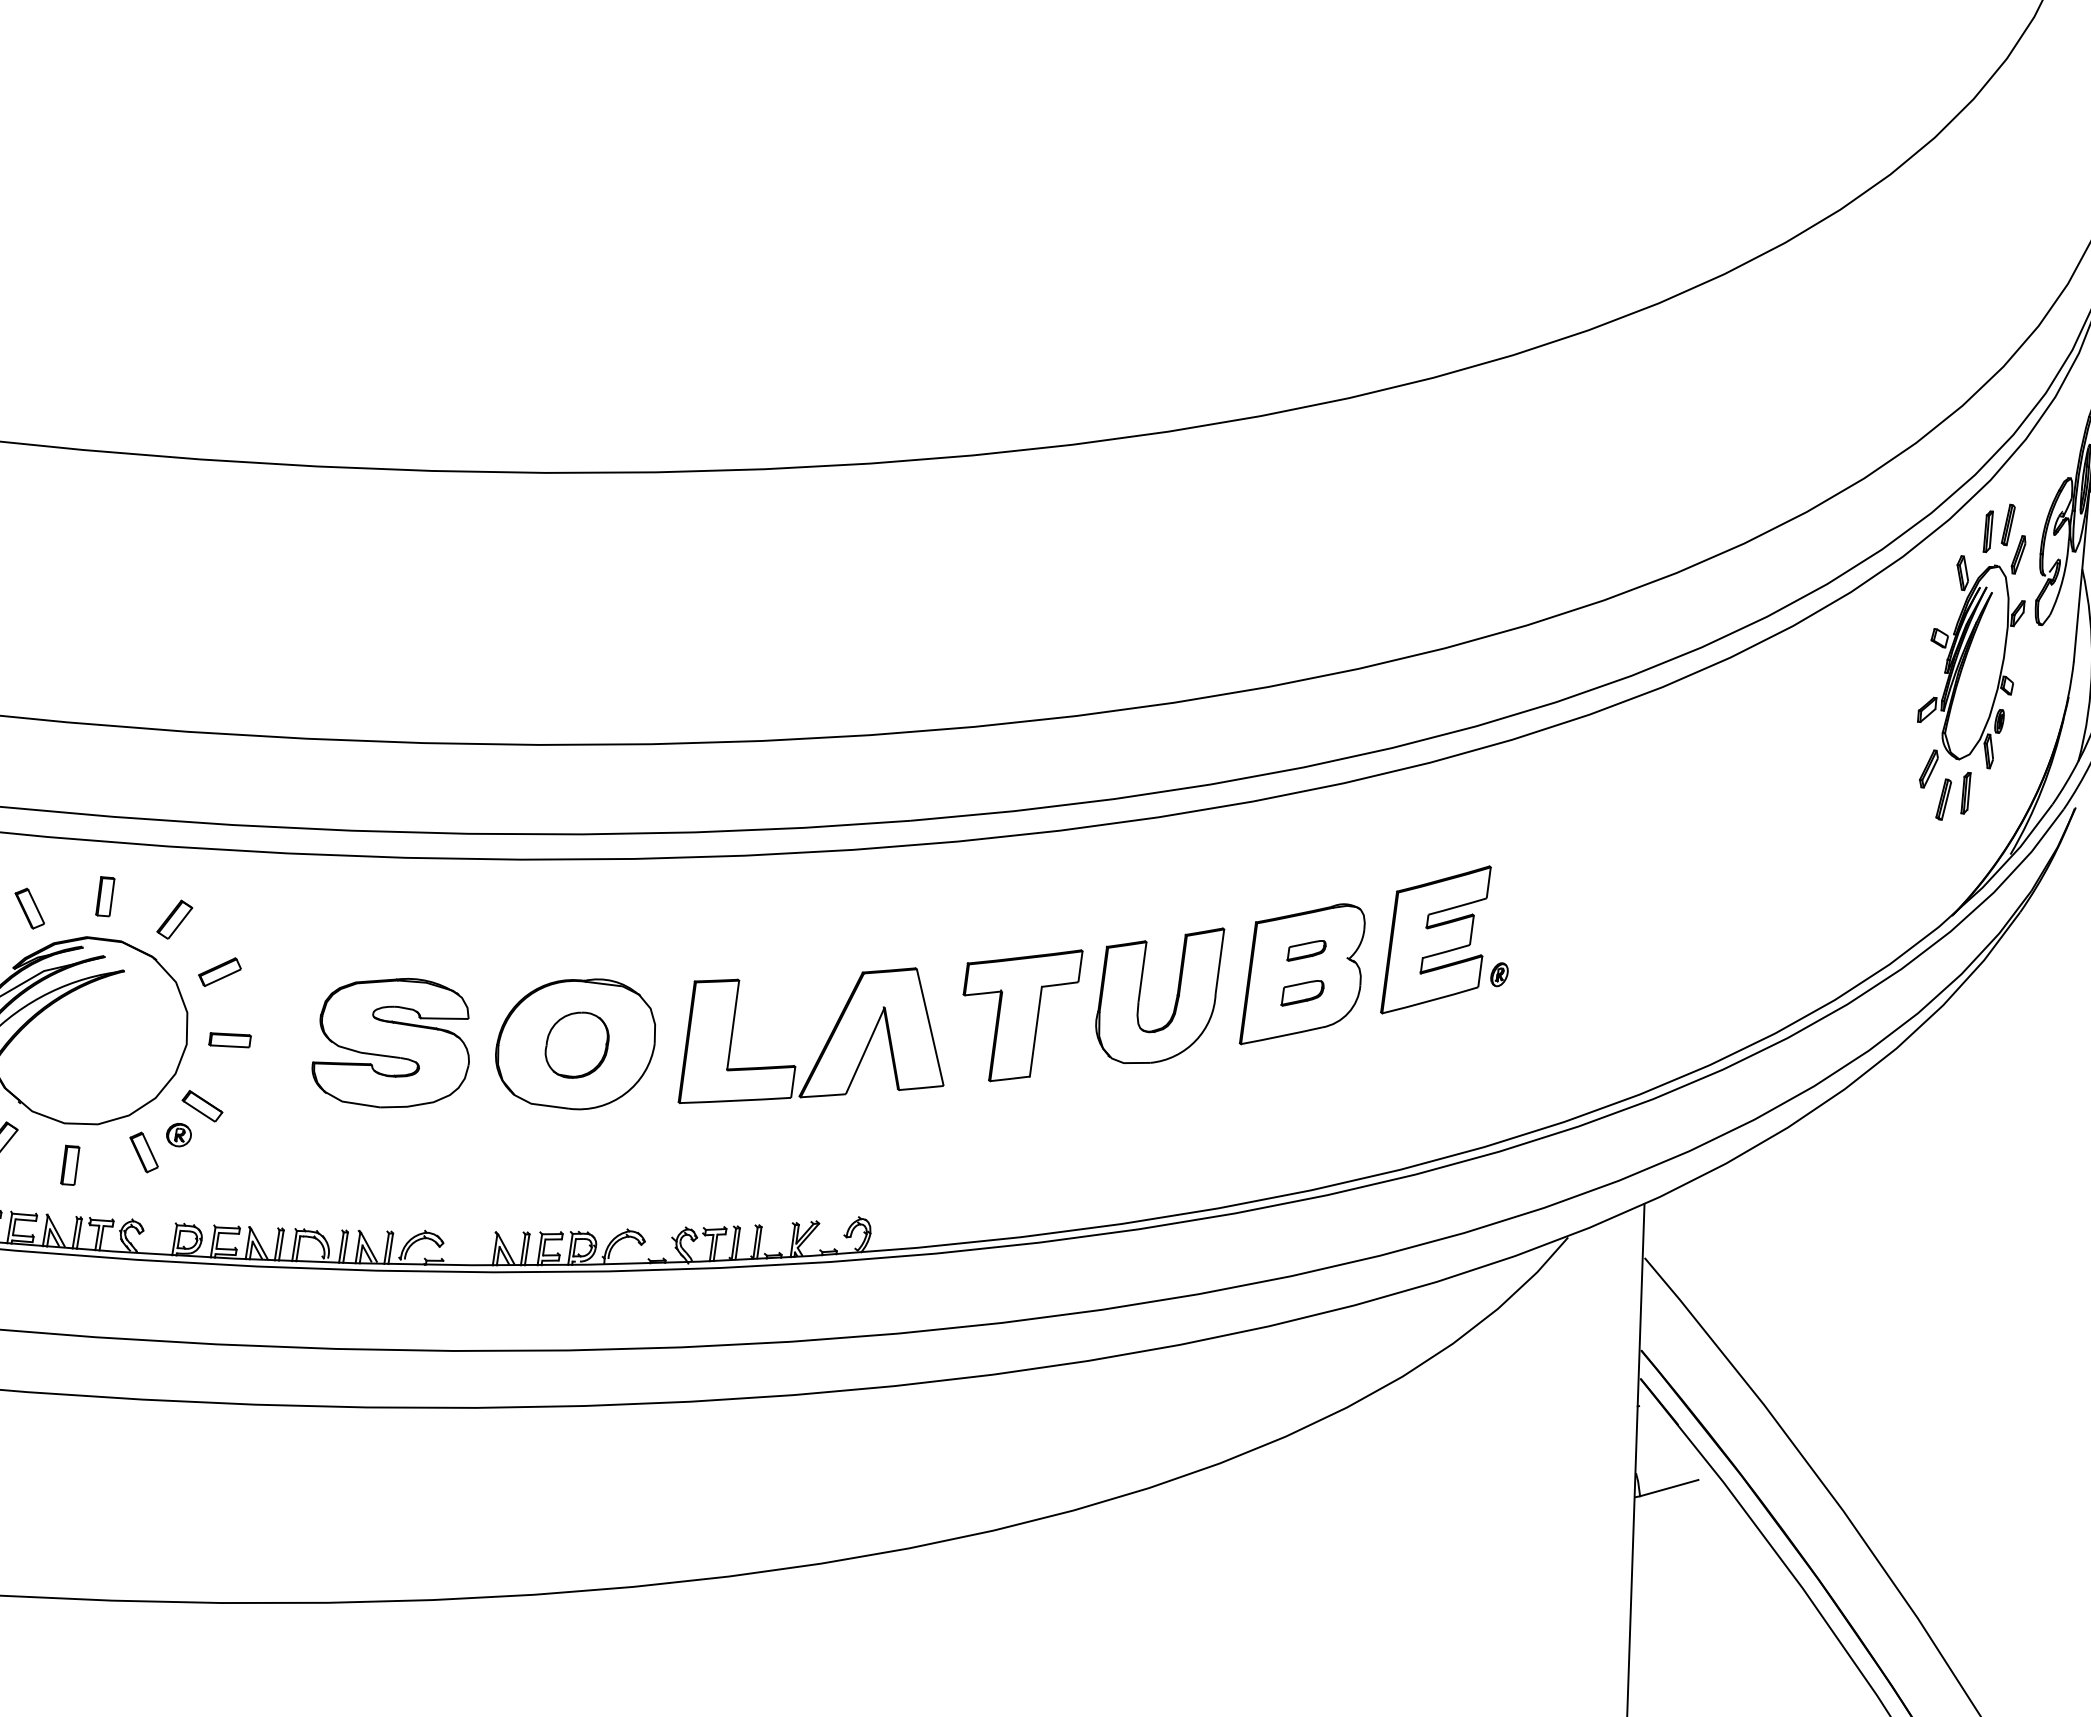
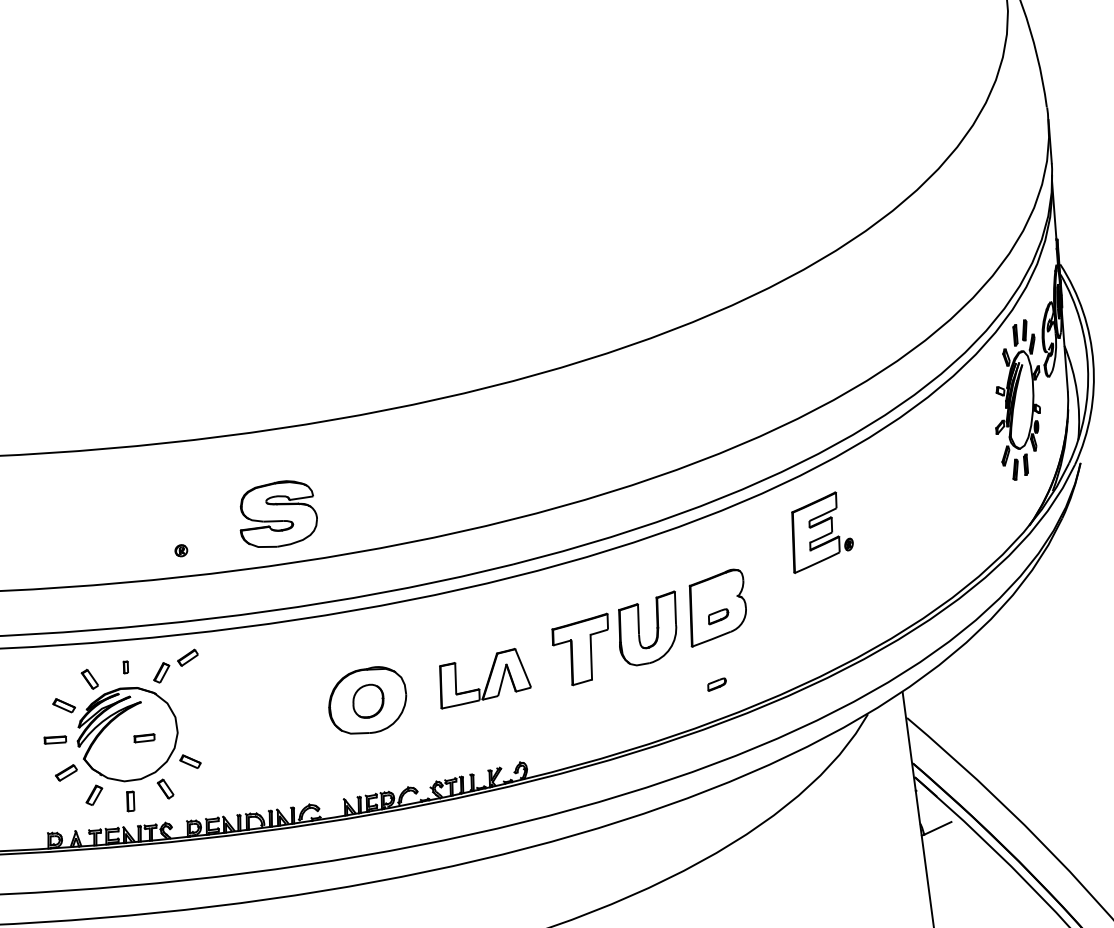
part: (104, 896) -> (125, 667), size x0.6
part: (1450, 941) -> (822, 532), moved
part: (1305, 950) -> (716, 684), moved
part: (218, 971) -> (187, 657), moved
part: (817, 1038) -> (485, 678), size x0.7
part: (229, 1040) -> (144, 738), moved
part: (393, 1041) -> (278, 513), moved
part: (179, 1134) -> (181, 550), moved

